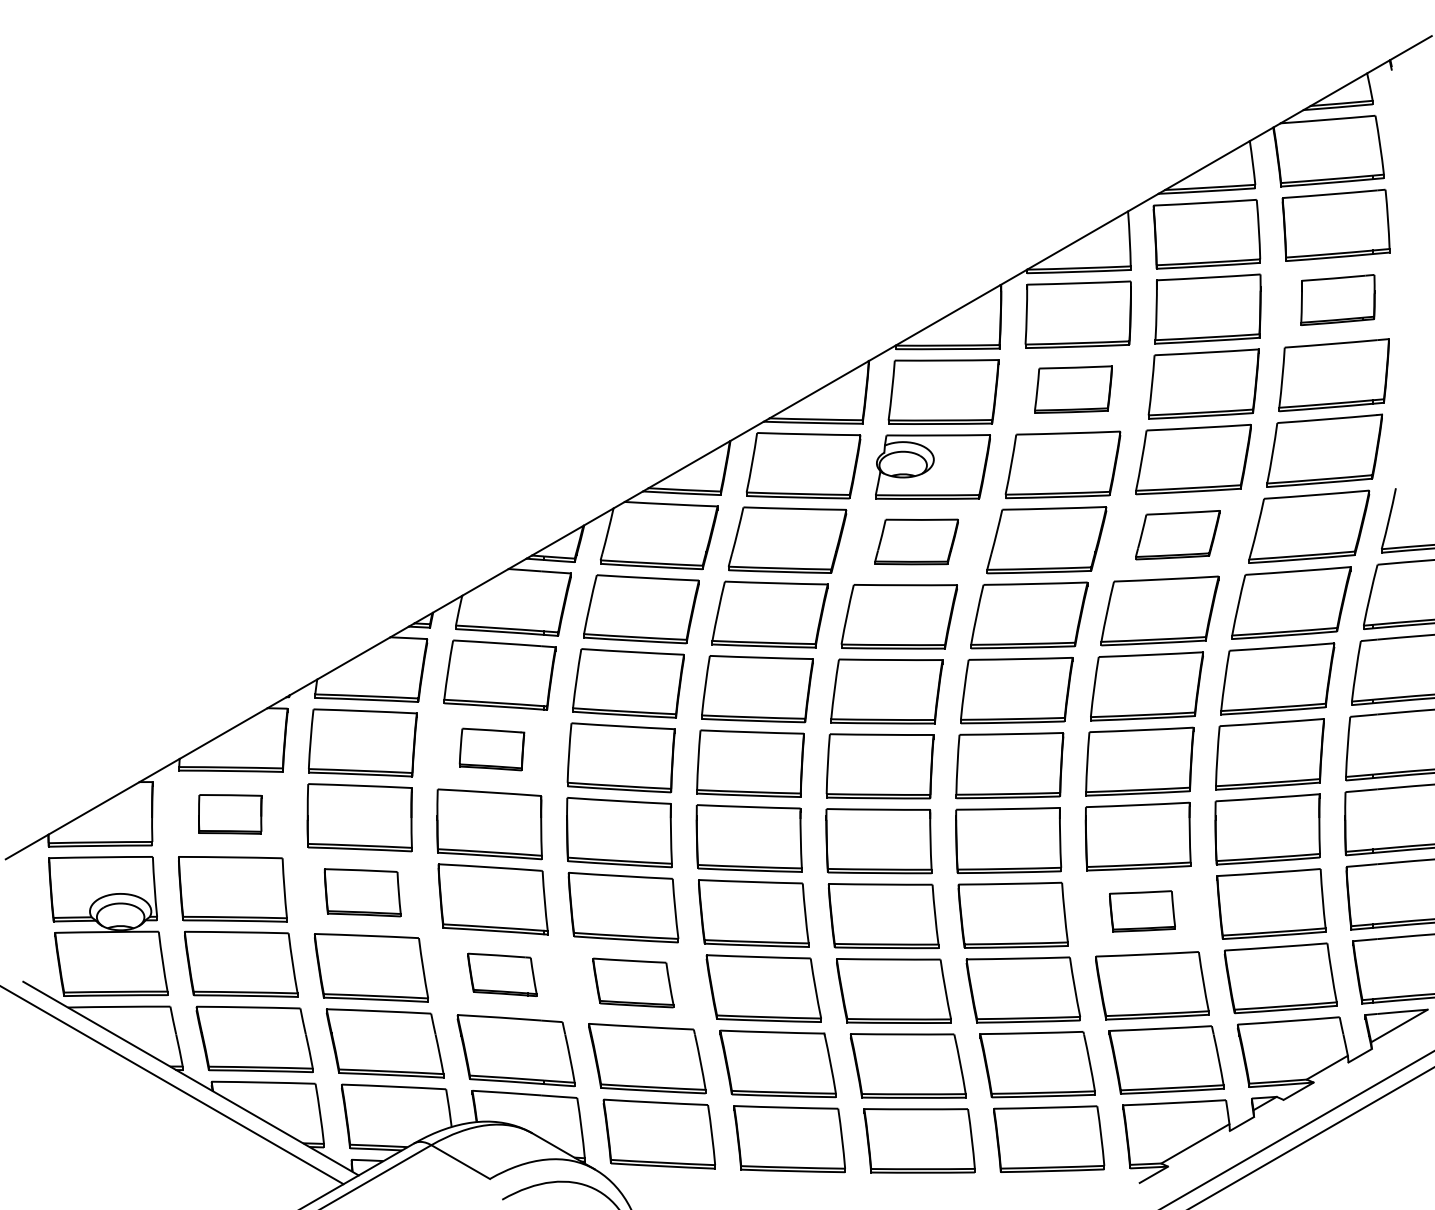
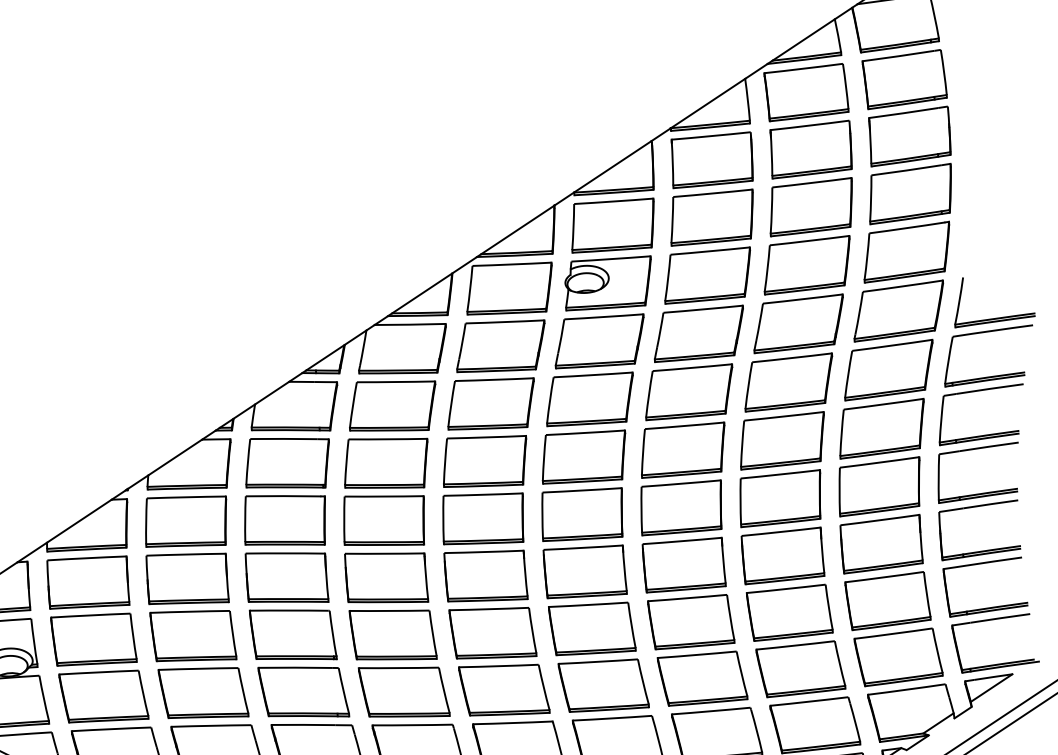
part: (1337, 299) -> (909, 136), size x1.43
part: (1073, 389) -> (712, 217), size x1.43
part: (1177, 534) -> (798, 323), size x1.43
part: (916, 541) -> (599, 341), size x1.43
part: (491, 749) -> (284, 520), size x1.67
part: (230, 814) -> (88, 582), size x1.67
part: (362, 892) -> (193, 635), size x1.43
part: (1142, 911) -> (789, 612), size x1.67
part: (502, 974) -> (304, 691), size x1.67
part: (633, 982) -> (404, 691), size x1.43

